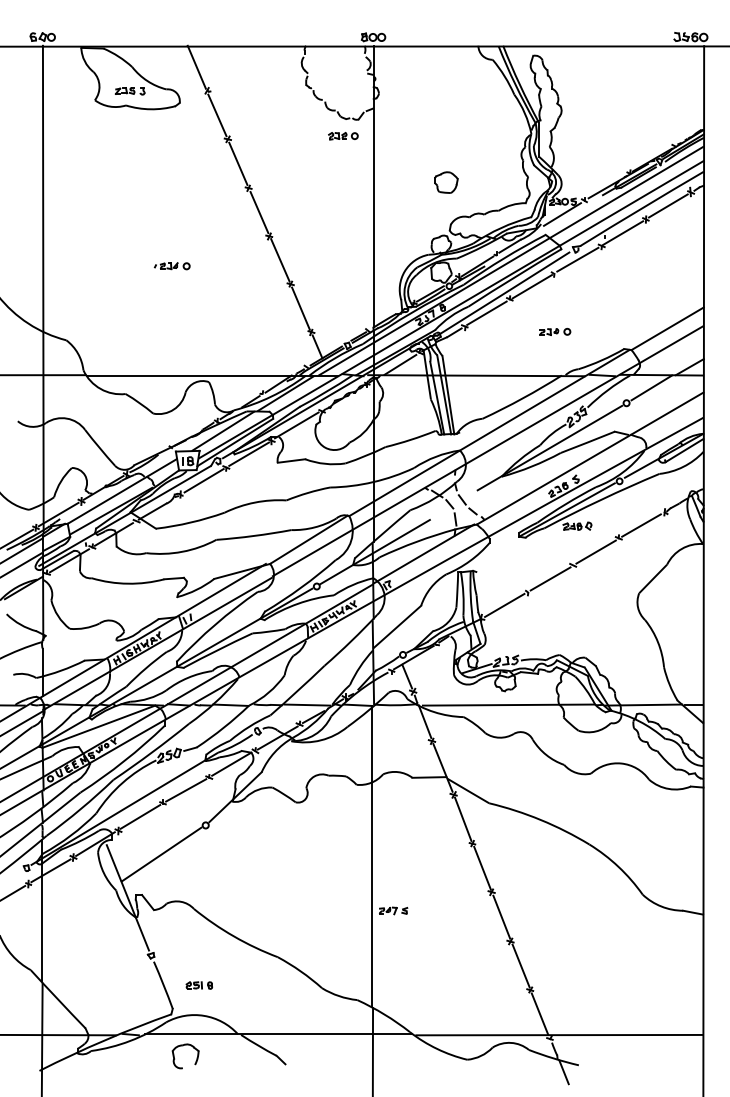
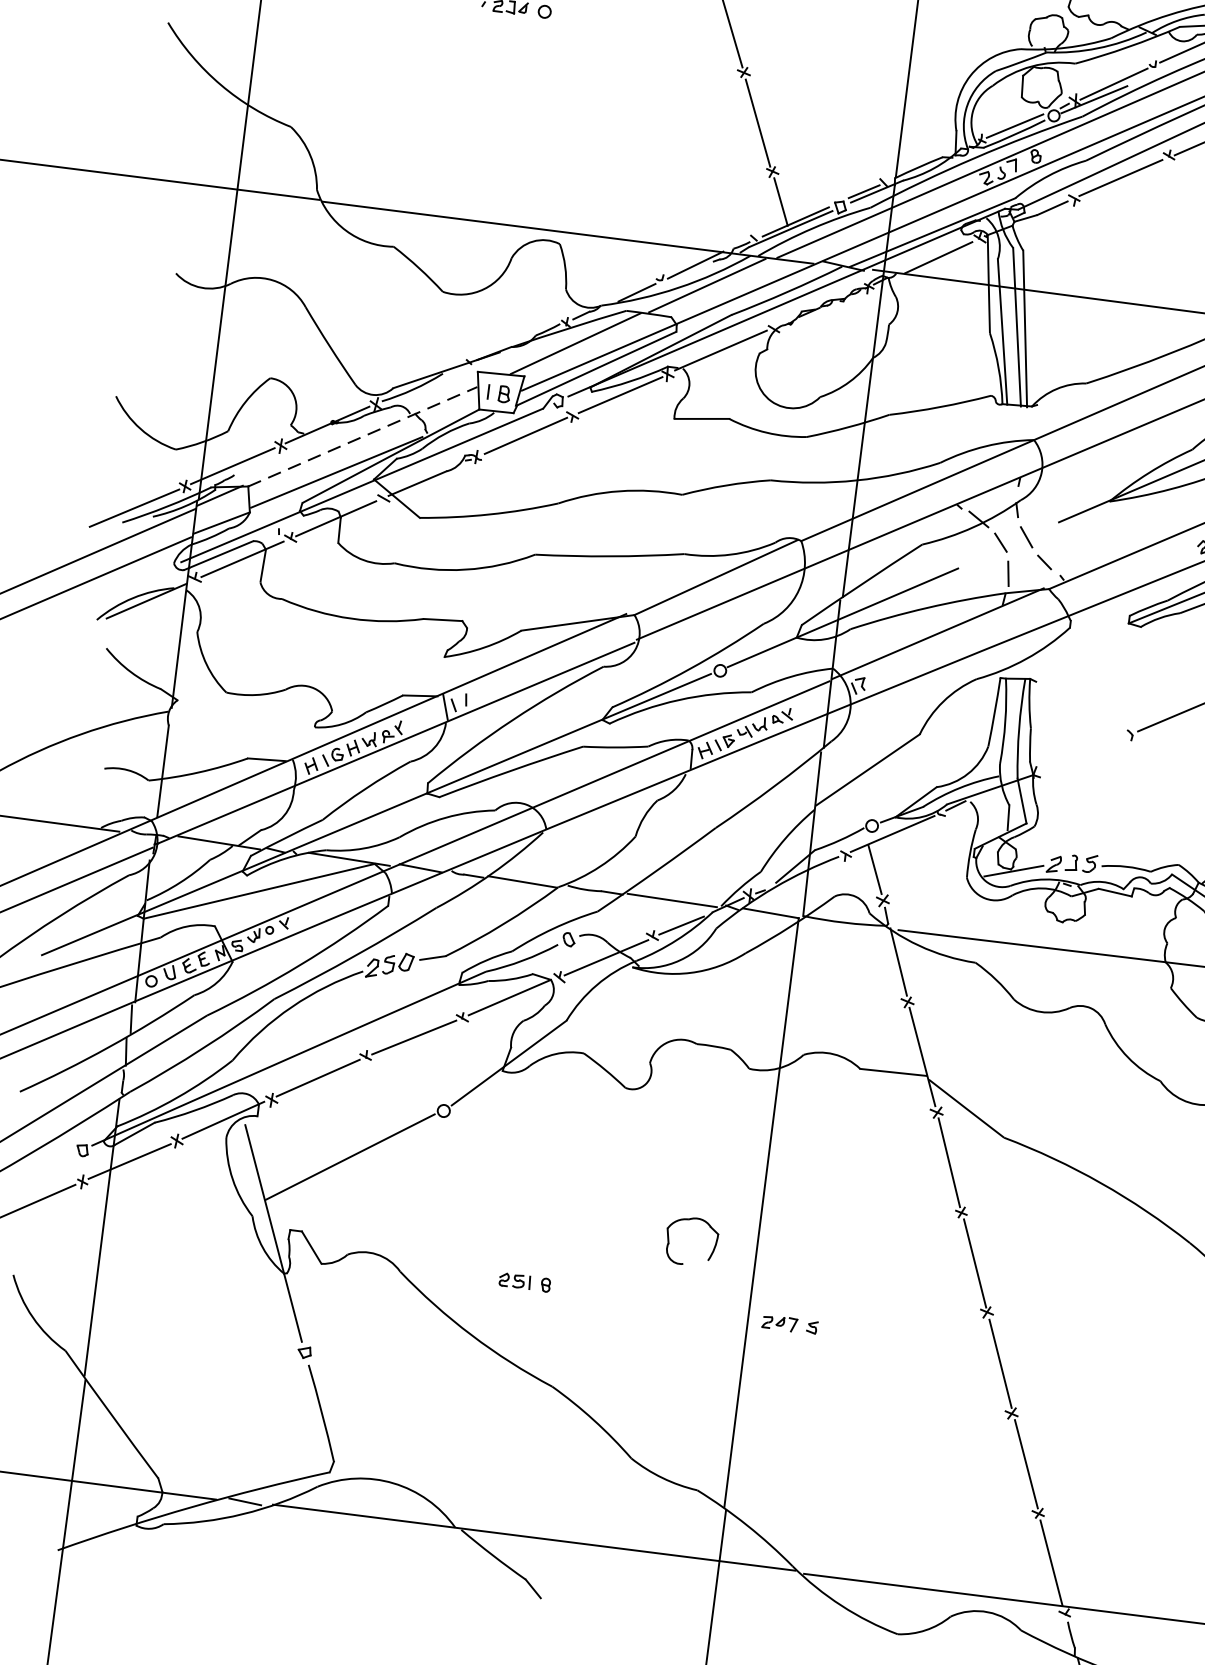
line: (122, 491) -> (363, 436), solid -> dashed
line: (504, 604) -> (1083, 752), removed
part: (198, 985) -> (523, 1282), moved
part: (183, 1046) -> (689, 1221), moved

